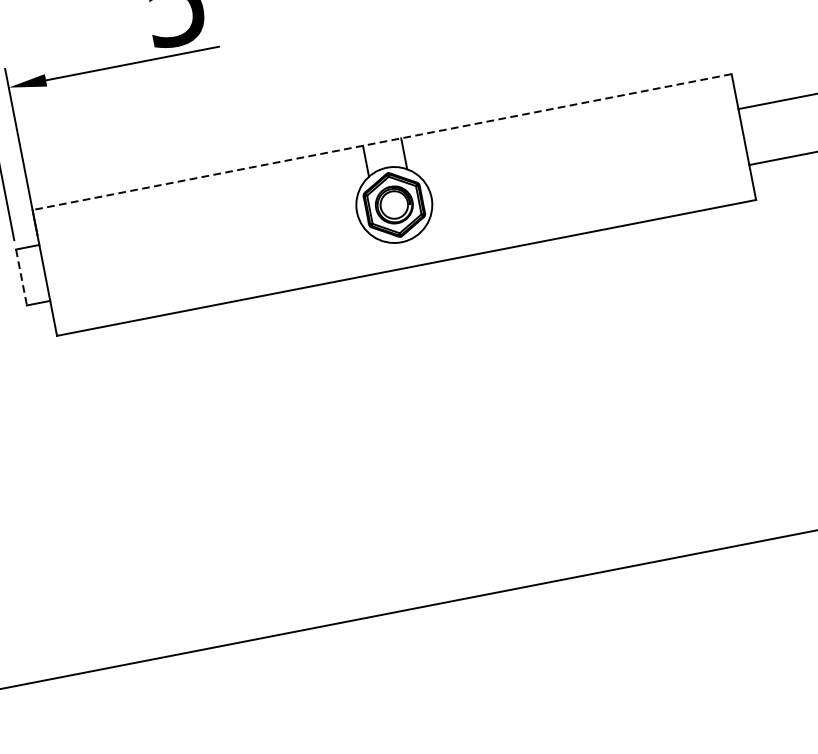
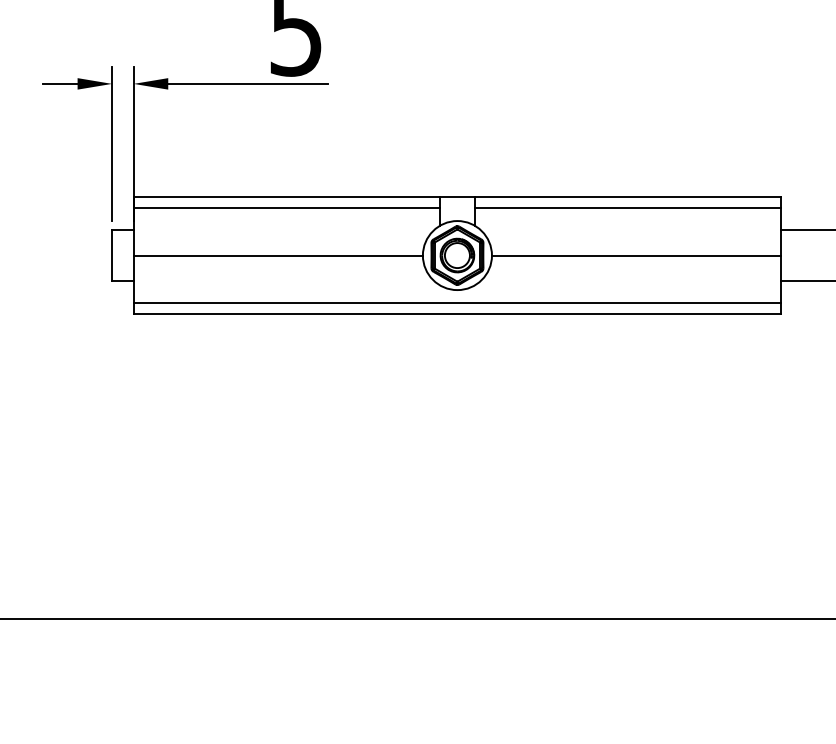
line: (569, 118) -> (628, 208), added
line: (382, 142) -> (457, 197), dashed -> solid
line: (587, 167) -> (636, 255), added
line: (199, 190) -> (286, 208), added
line: (201, 242) -> (278, 255), added
line: (404, 256) -> (457, 303), added
line: (21, 277) -> (112, 255), dashed -> solid

